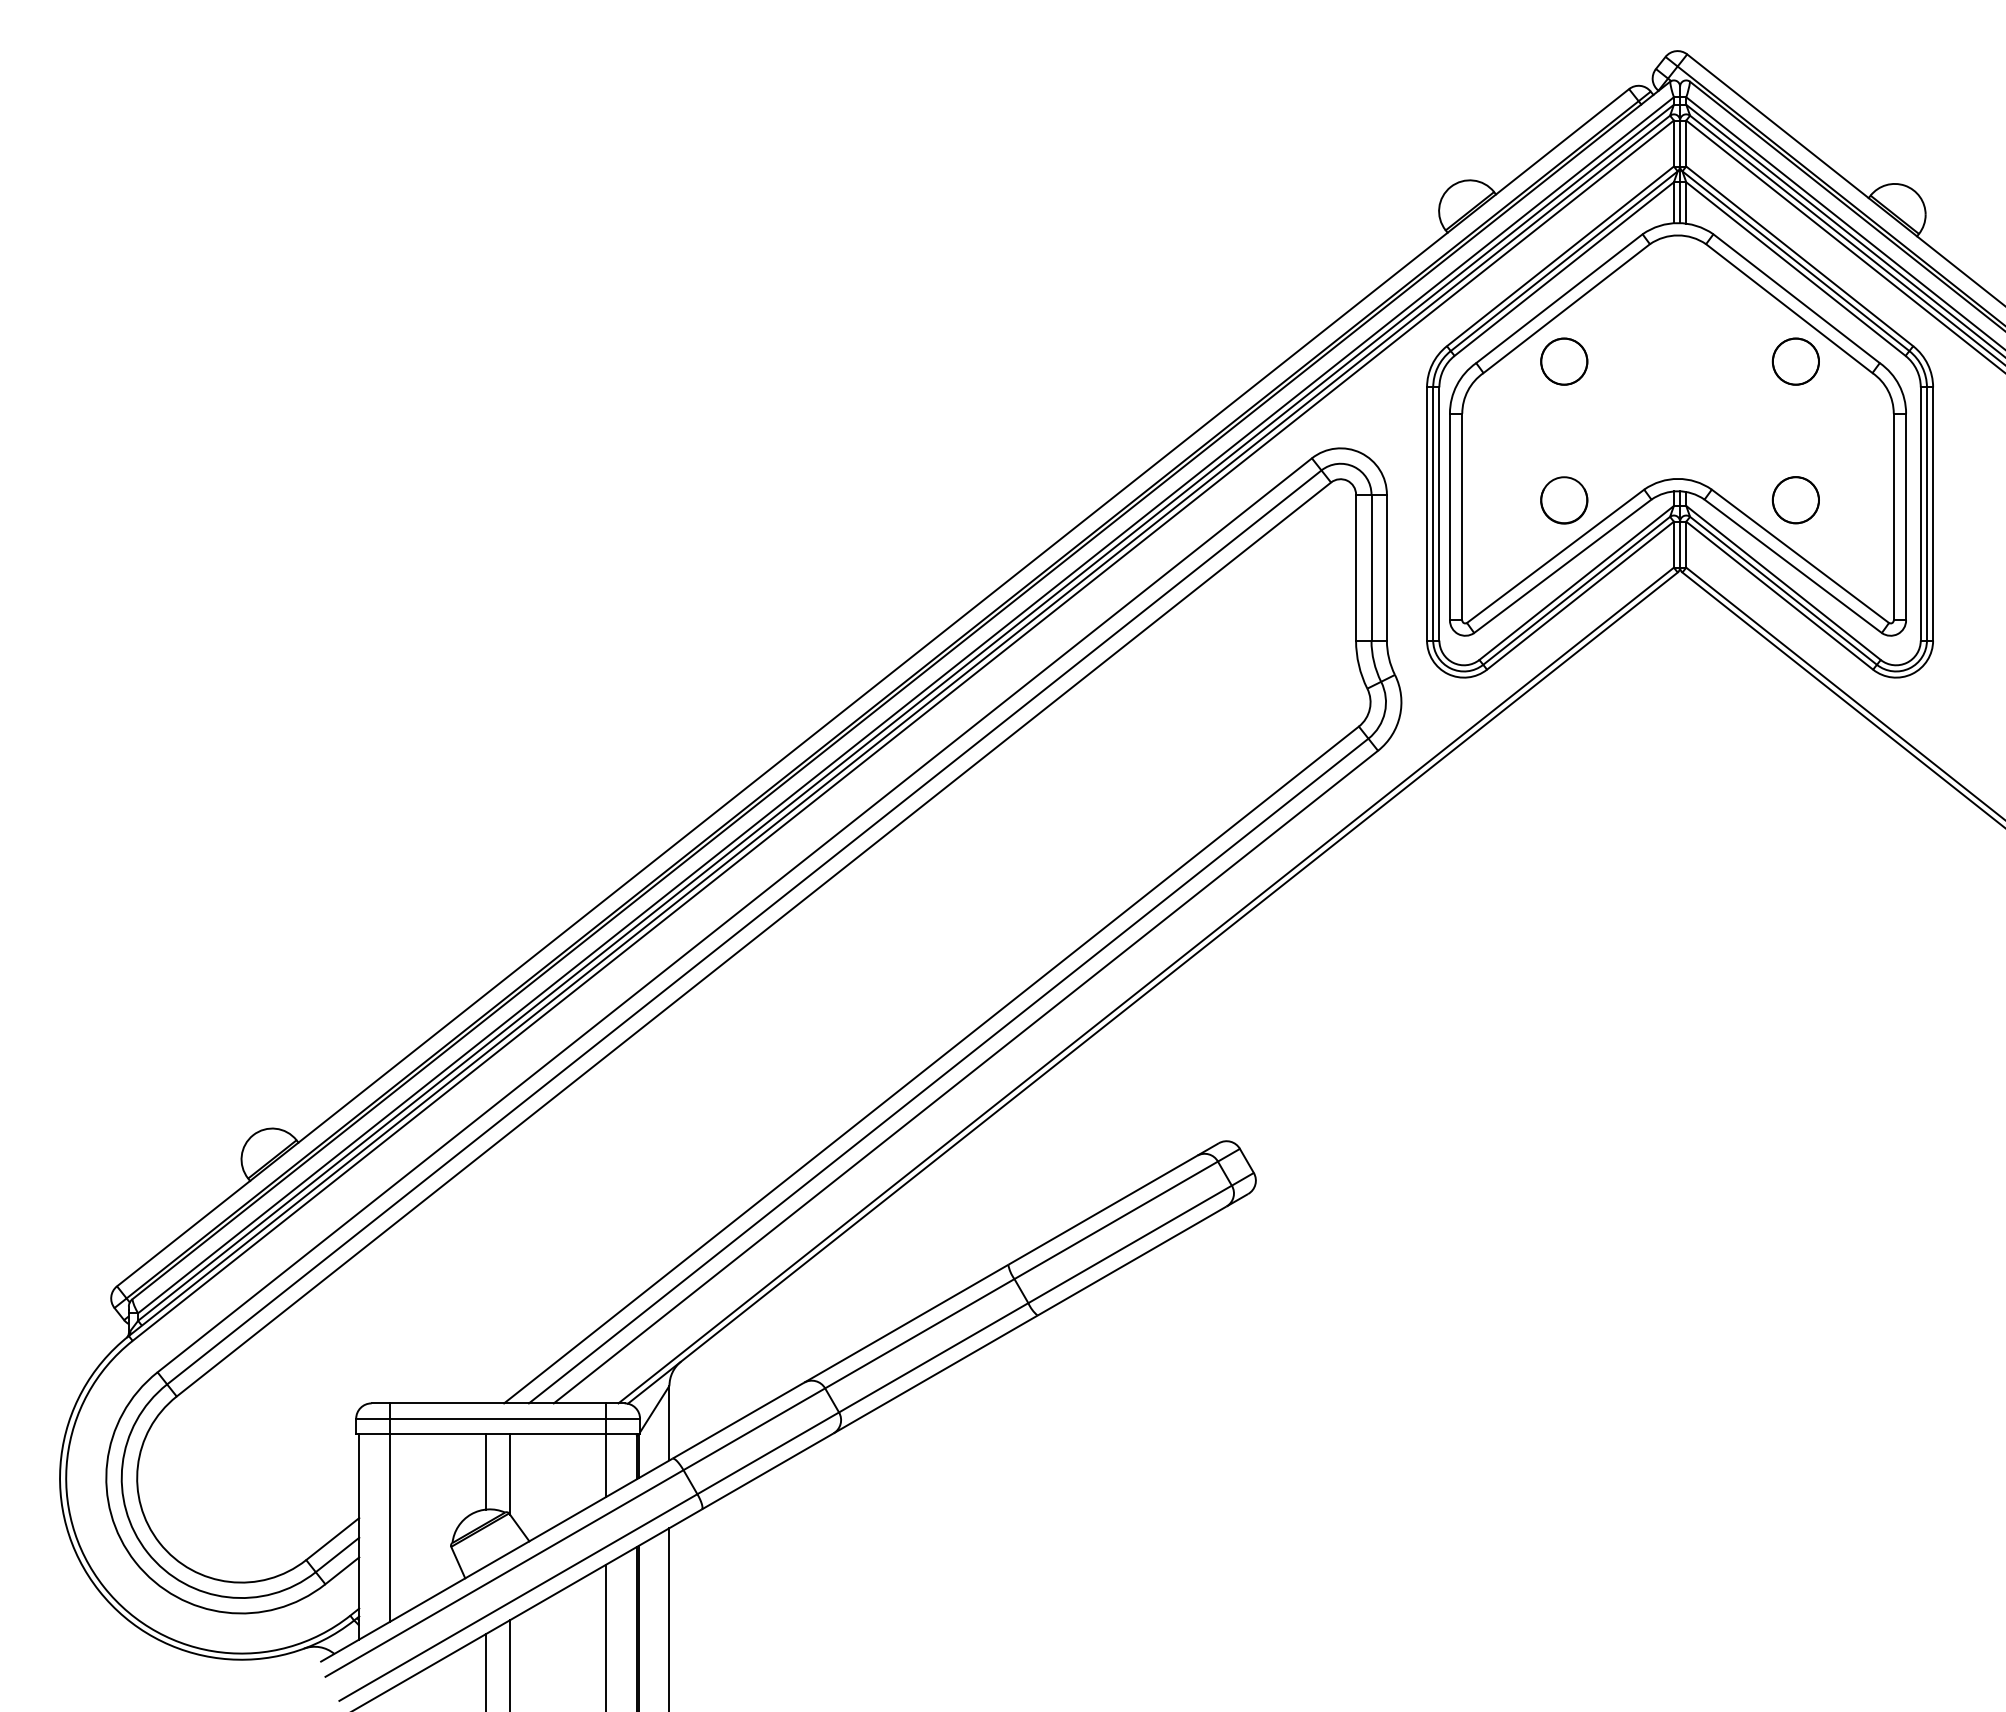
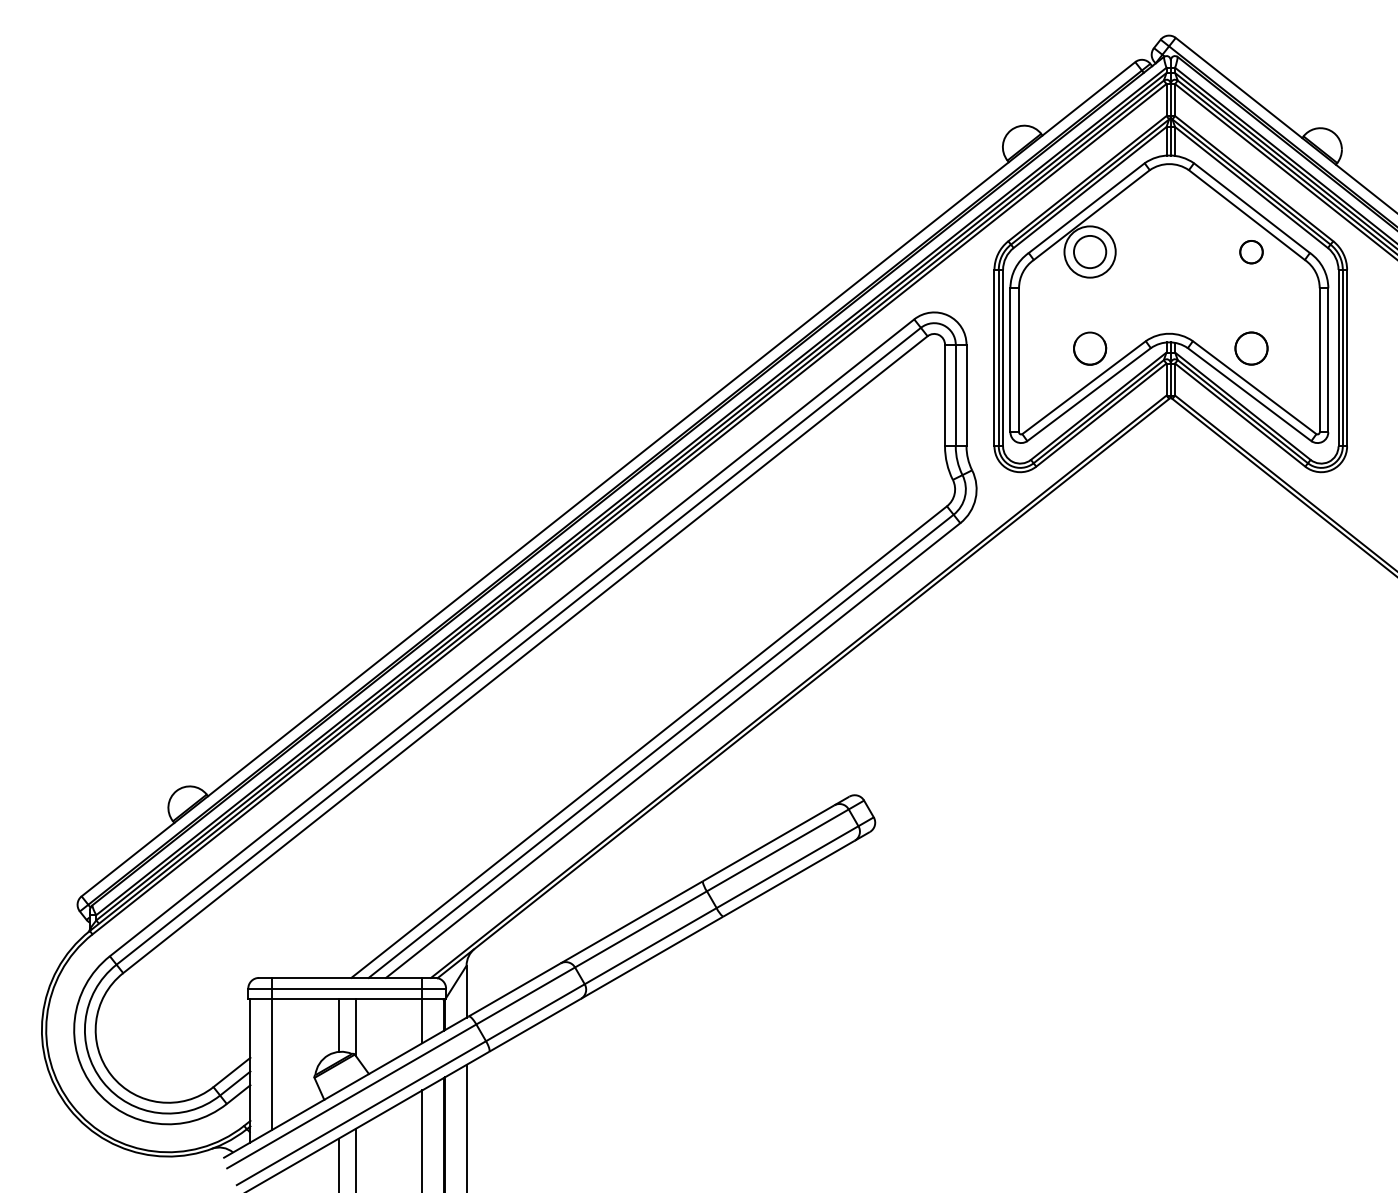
circle: (1564, 362) -> (1090, 252), size x1.6
circle: (1795, 362) -> (1251, 252), size x0.7

